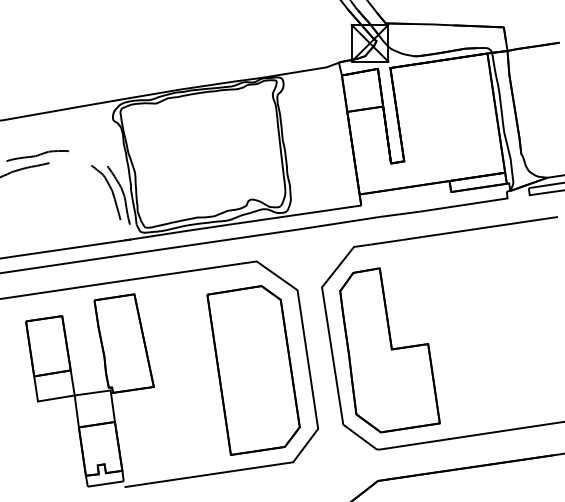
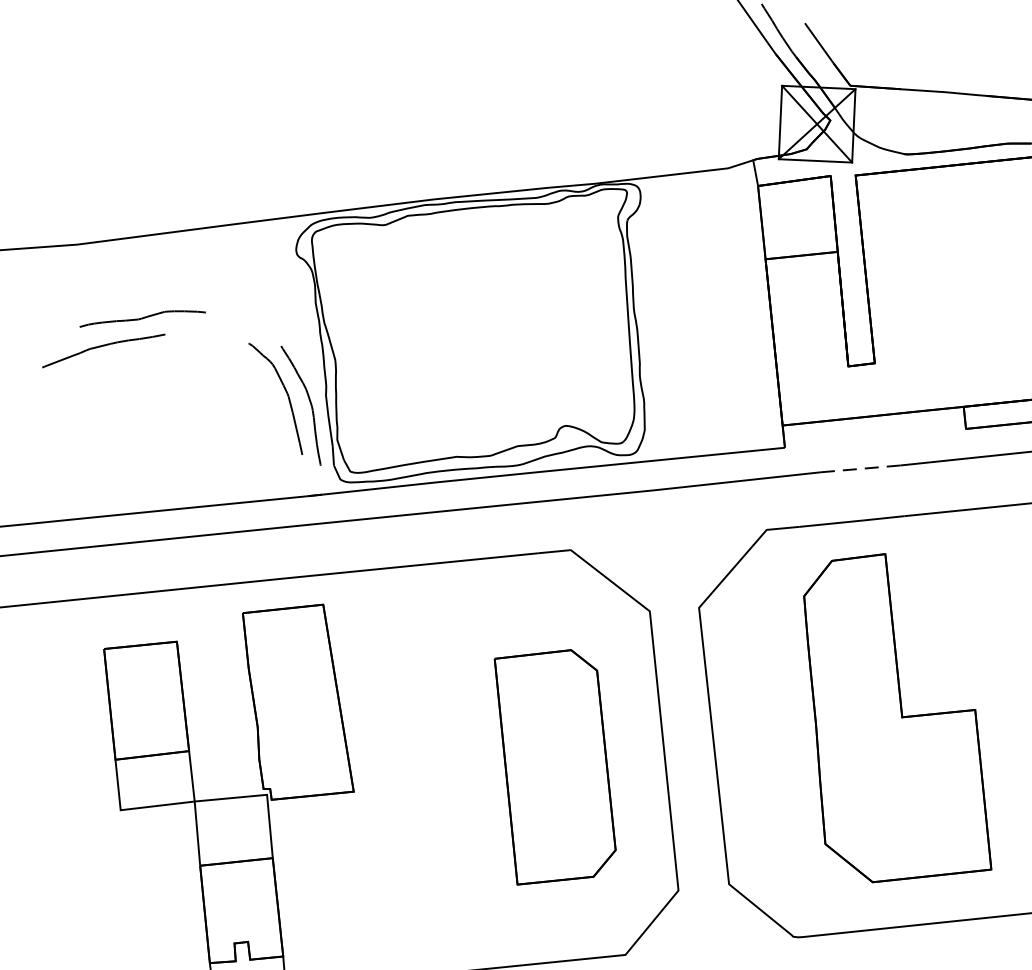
line: (399, 214) -> (860, 469), solid -> dashed
part: (389, 350) -> (897, 719), moved
part: (253, 370) -> (554, 767), size x0.7

